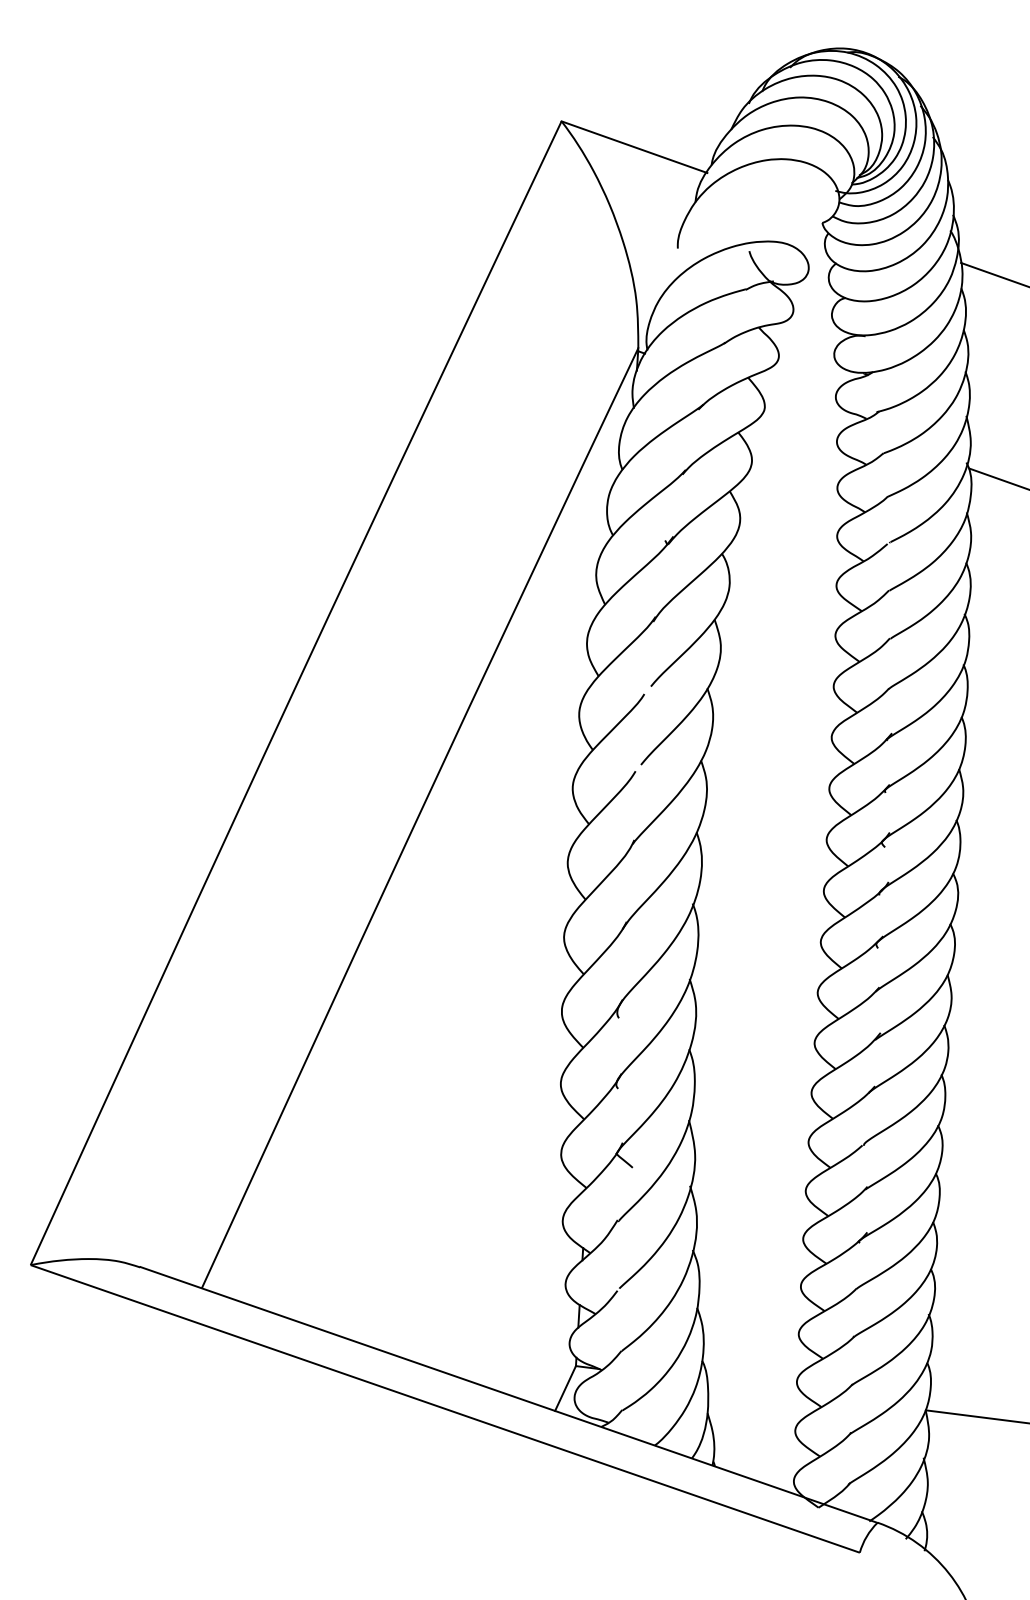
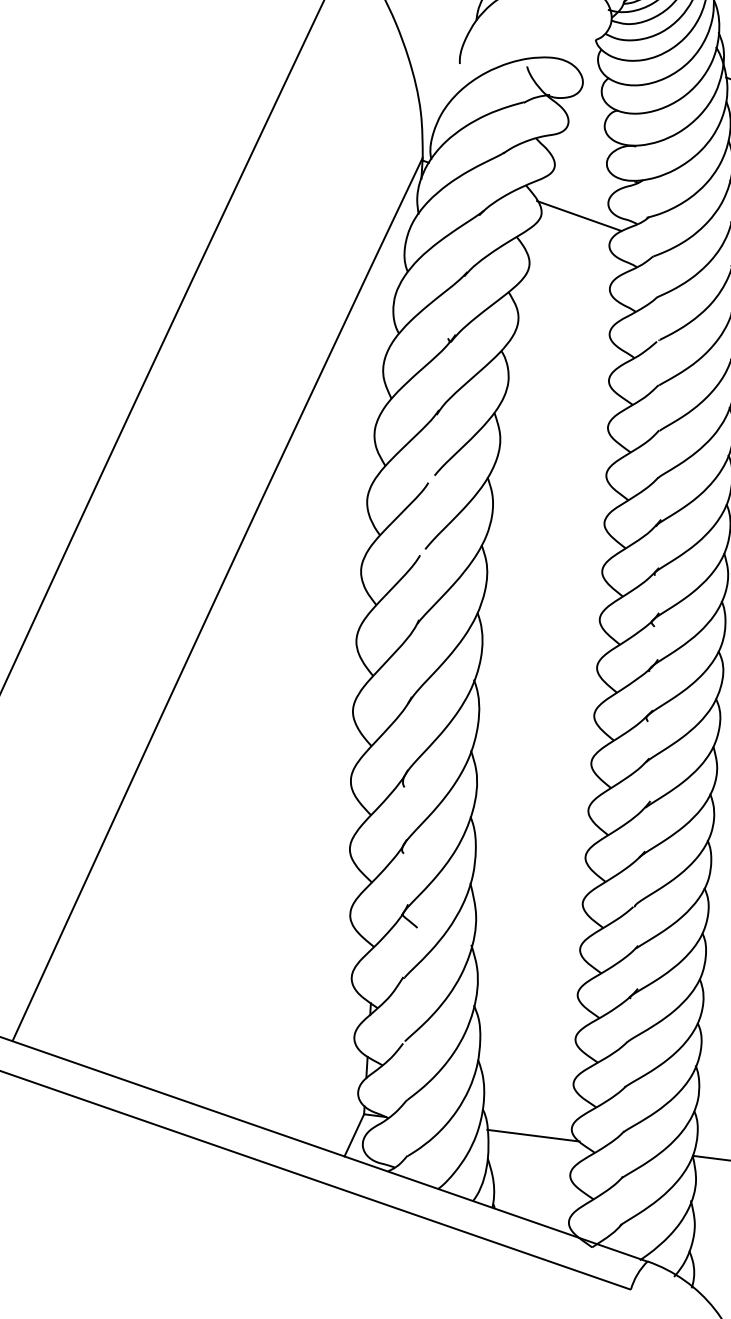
line: (805, 410) -> (579, 216), added
line: (756, 1388) -> (533, 1135), added

